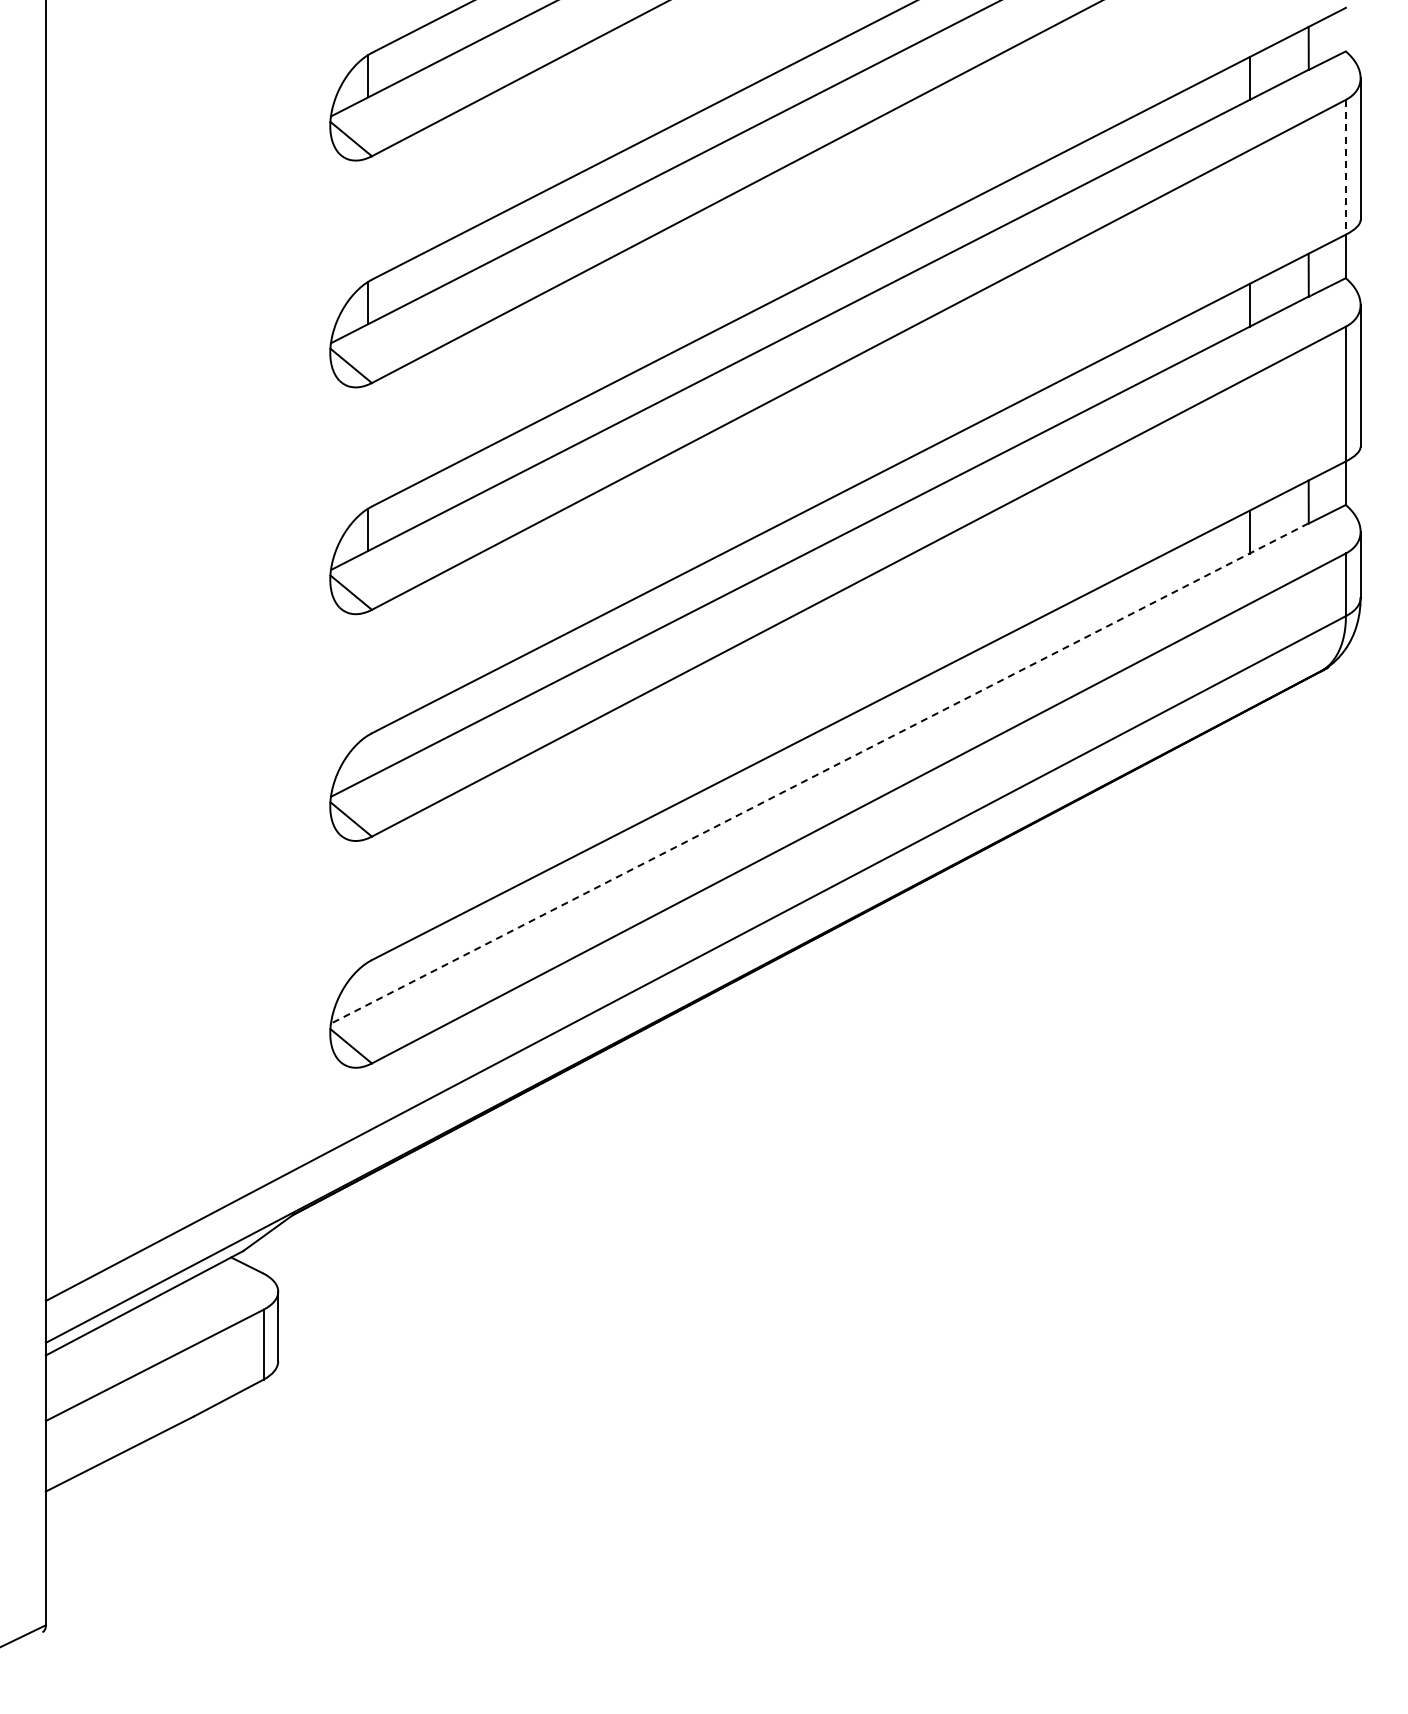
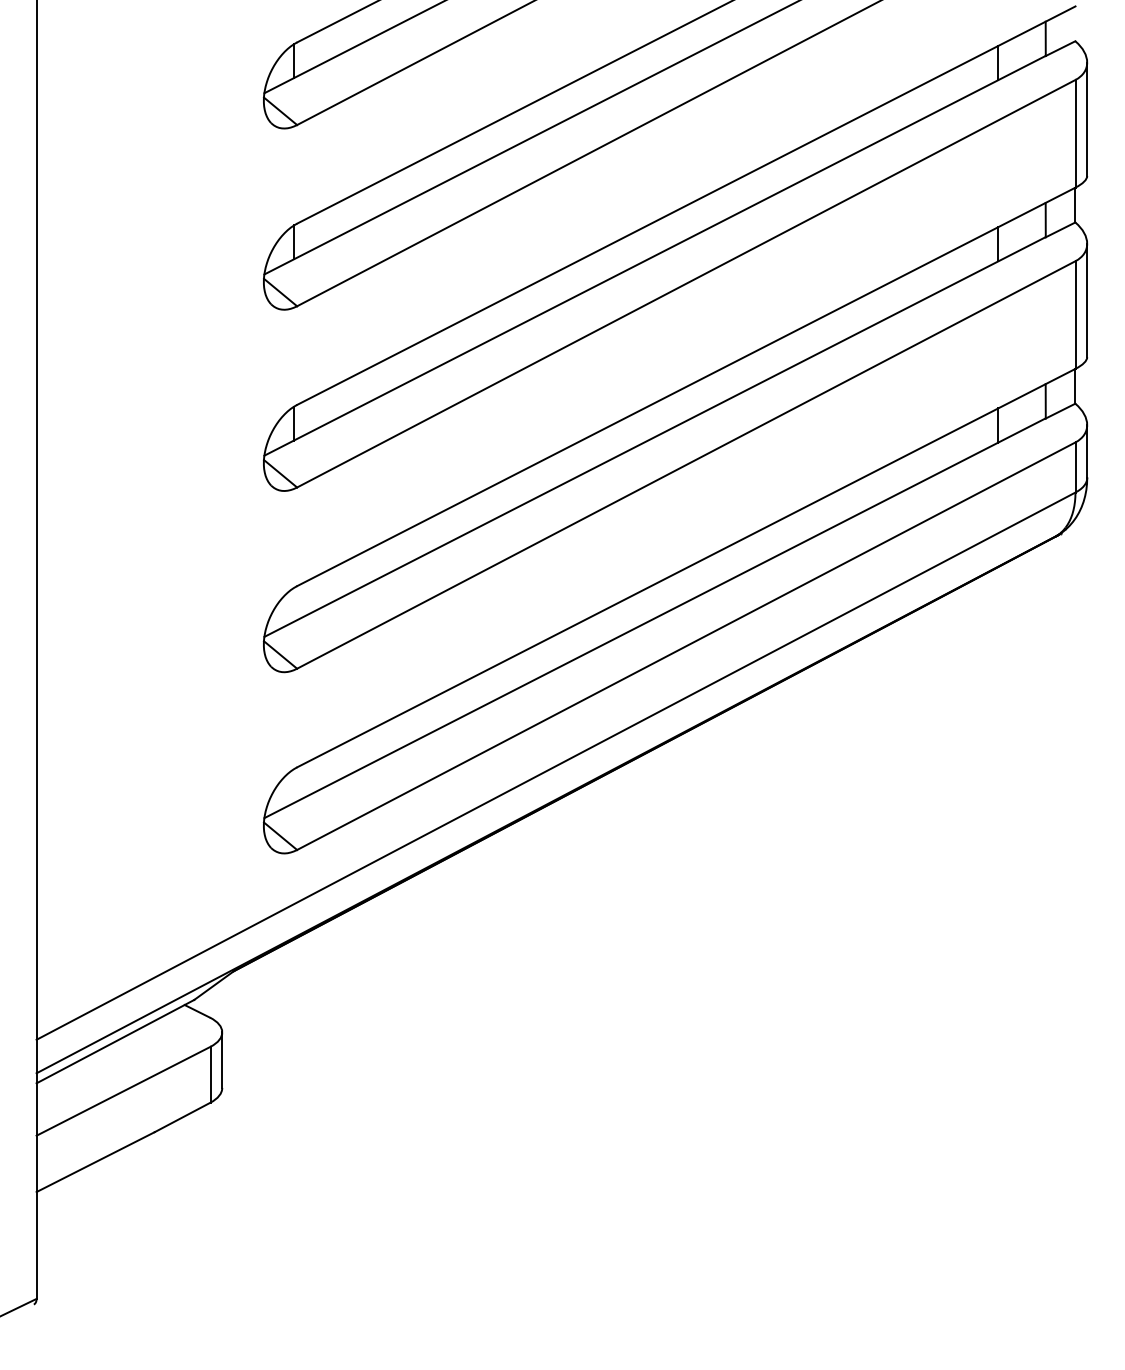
line: (1345, 167) -> (1075, 134), dashed -> solid
line: (819, 773) -> (654, 618), dashed -> solid

